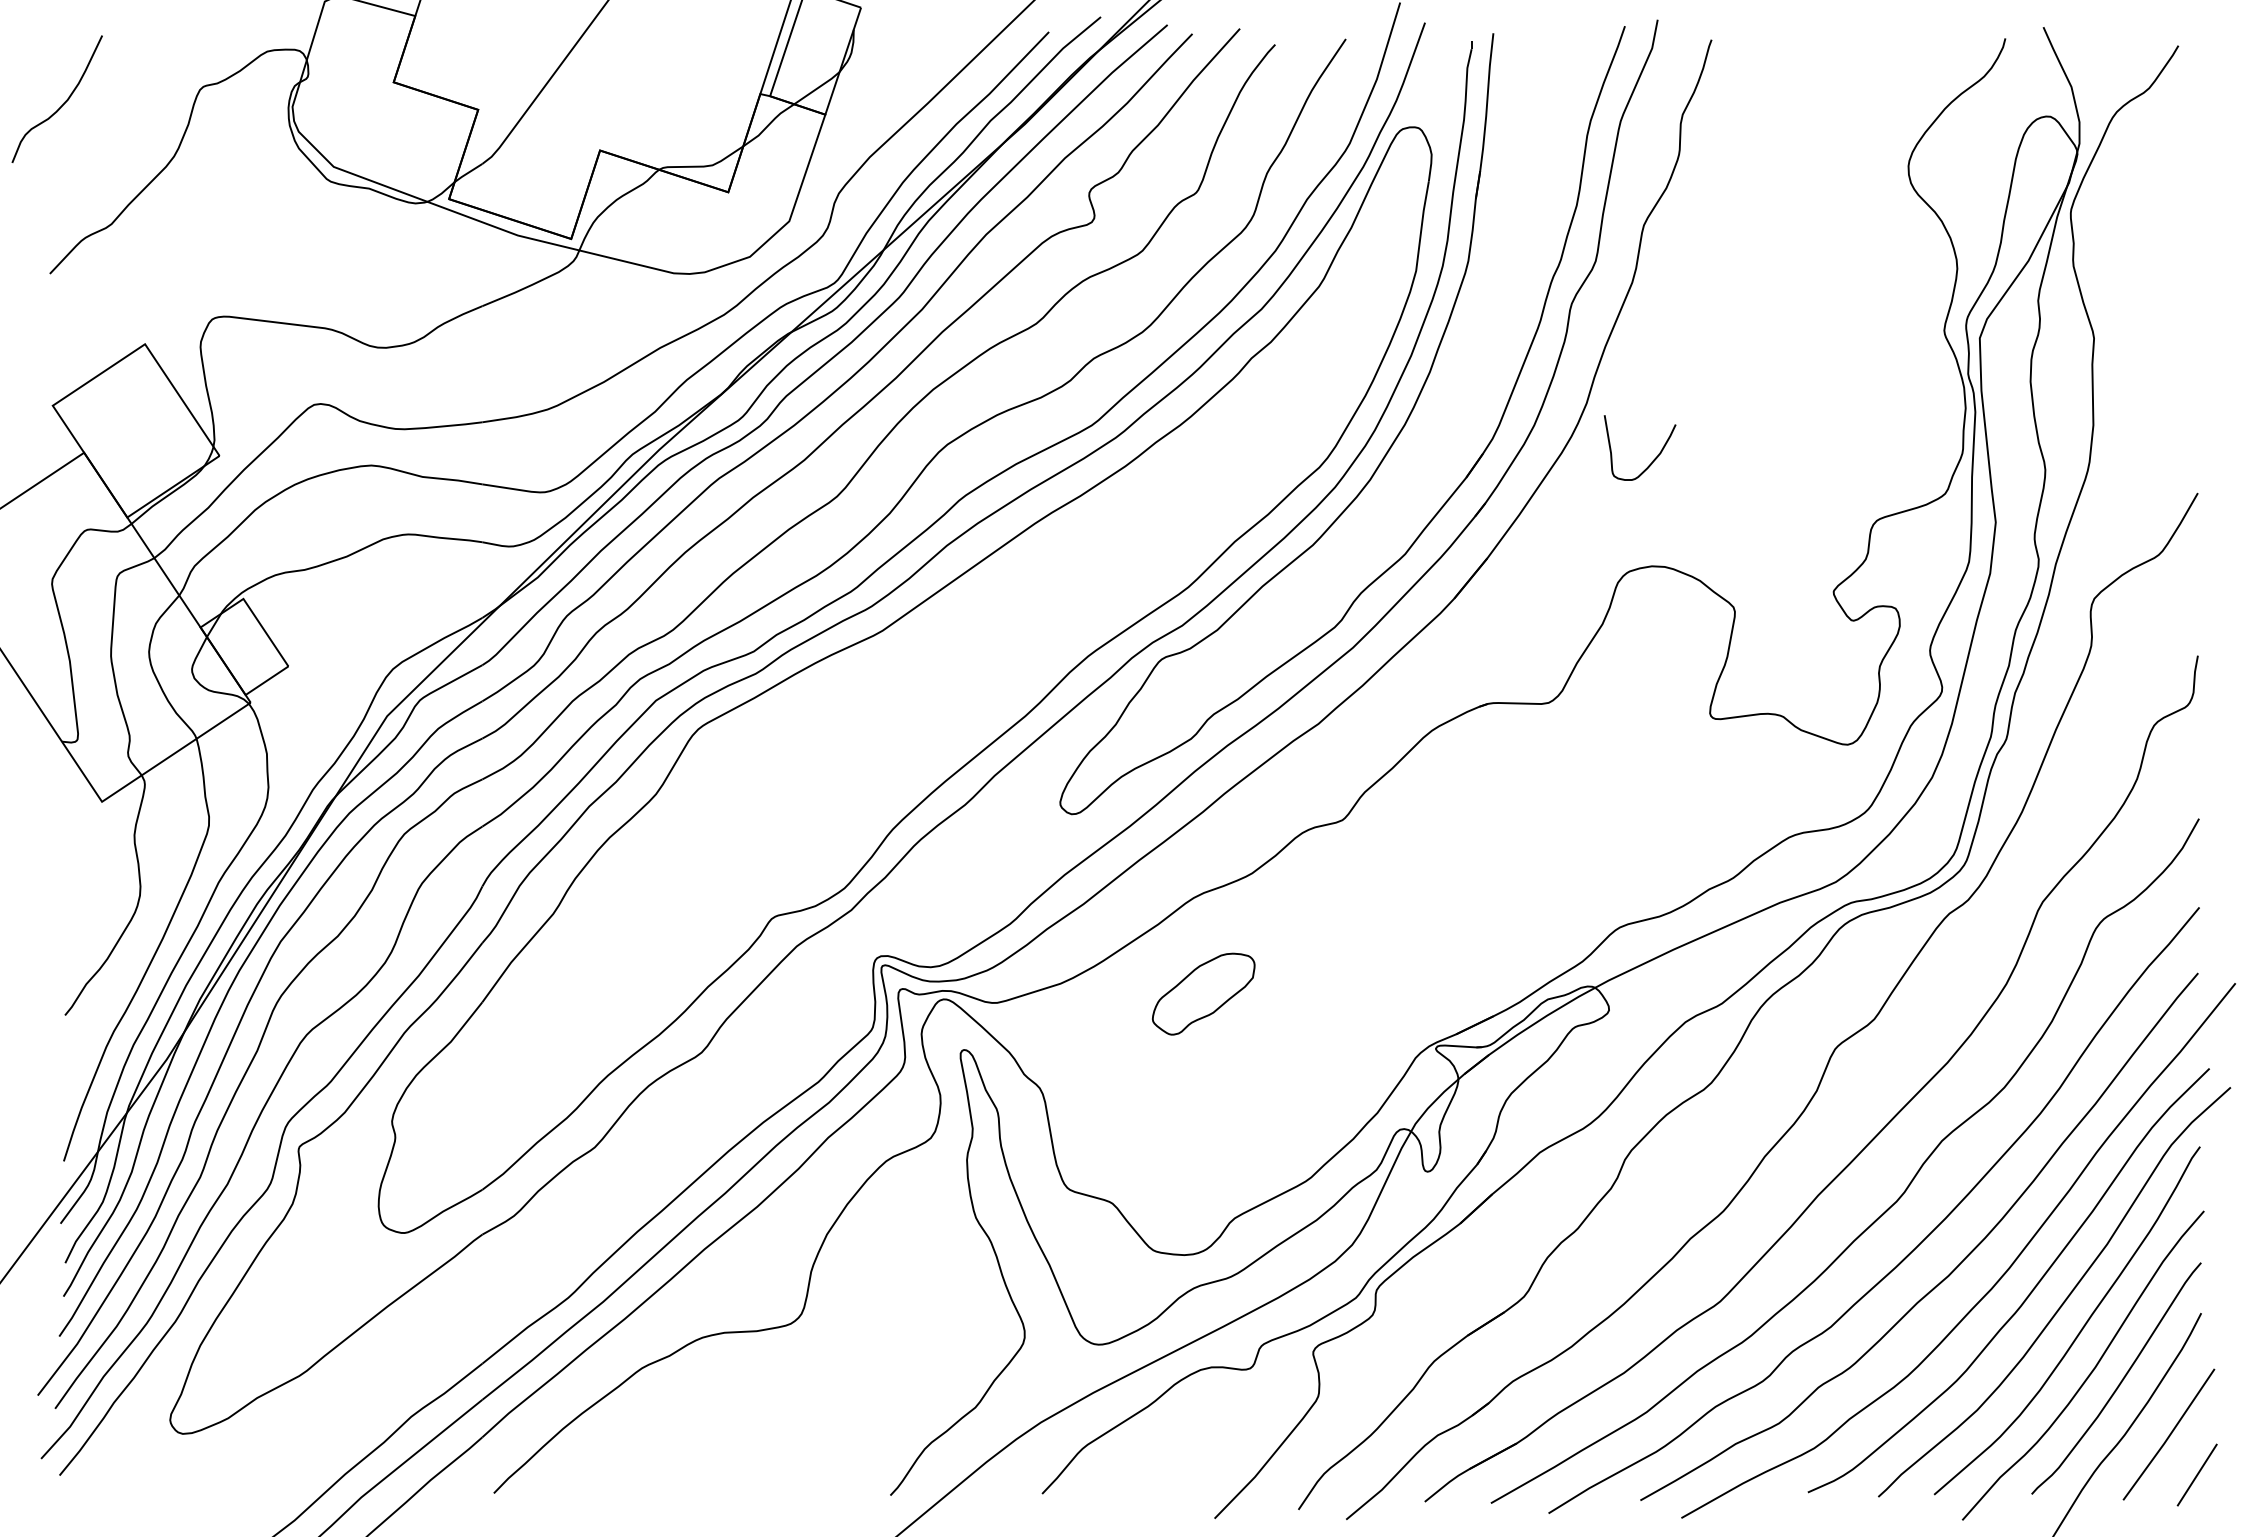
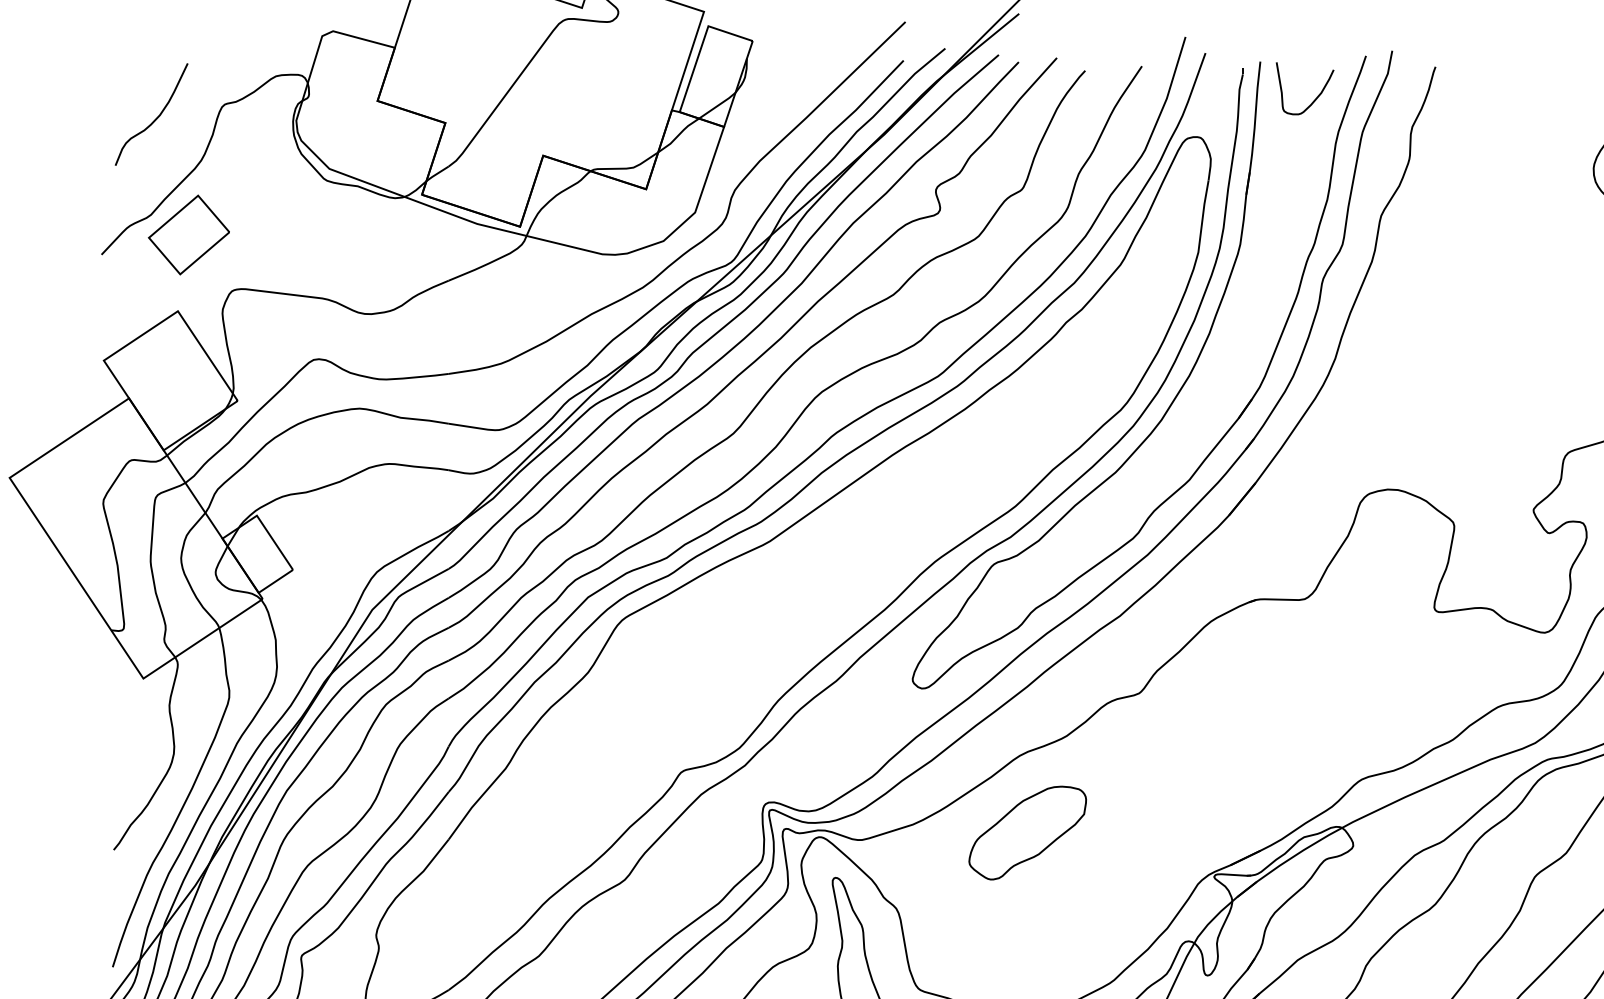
curve: (62, 104) -> (155, 118), moved
part: (158, 249) -> (188, 235), added
curve: (1652, 460) -> (1315, 98), moved
part: (1203, 993) -> (1027, 832), size x1.43

